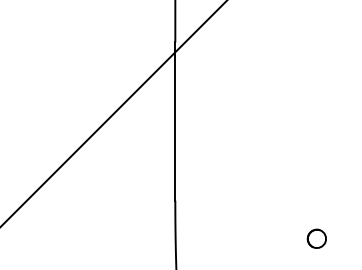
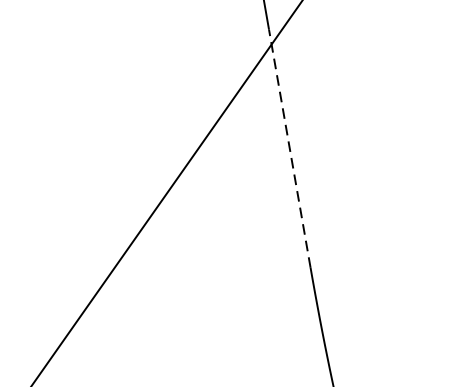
line: (175, 121) -> (290, 148), solid -> dashed

